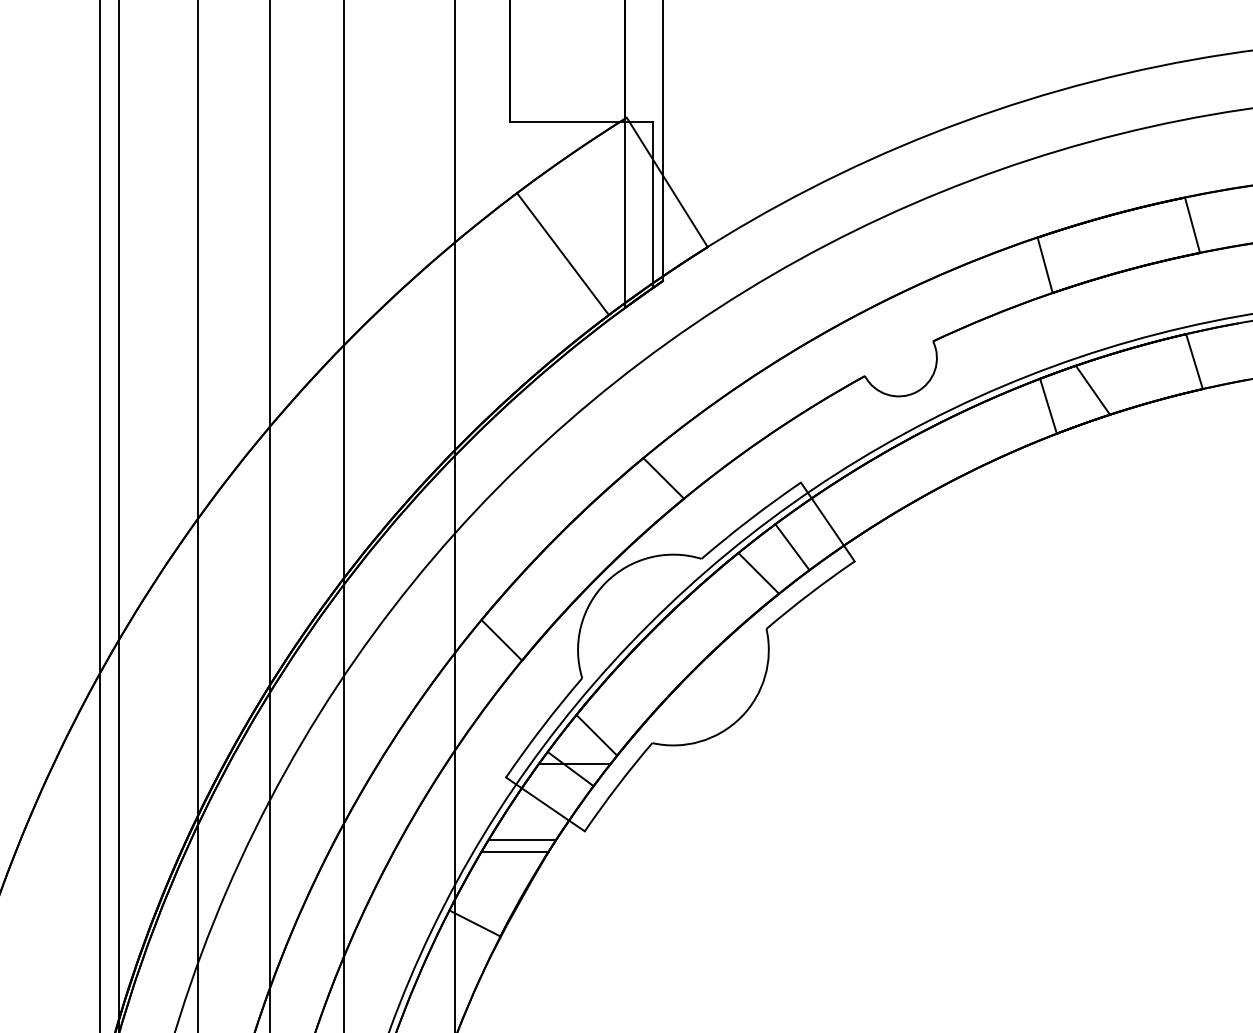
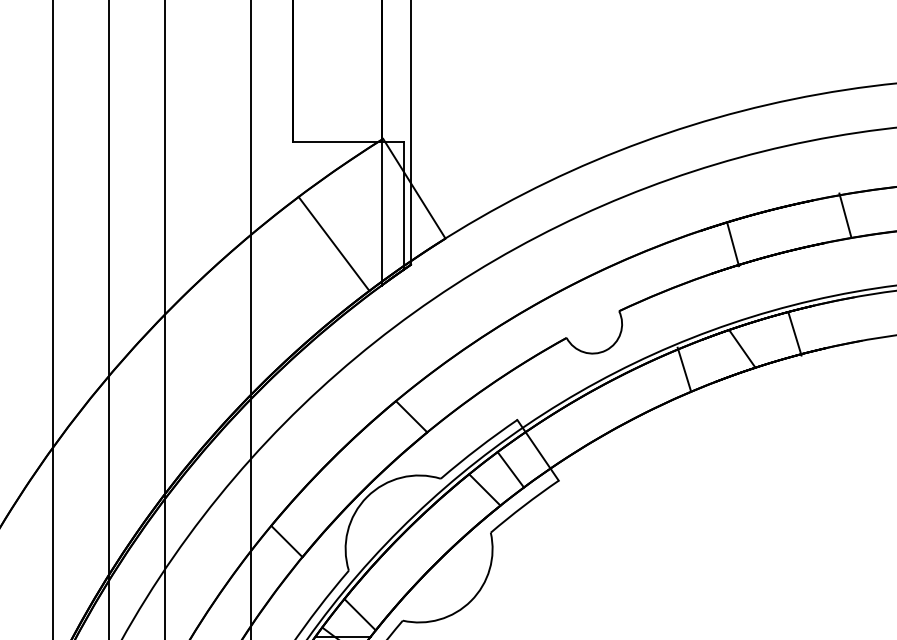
line: (1192, 225) -> (845, 214), moved
line: (1044, 264) -> (732, 244), moved
line: (1194, 361) -> (795, 334), moved
line: (1048, 405) -> (684, 368), moved

